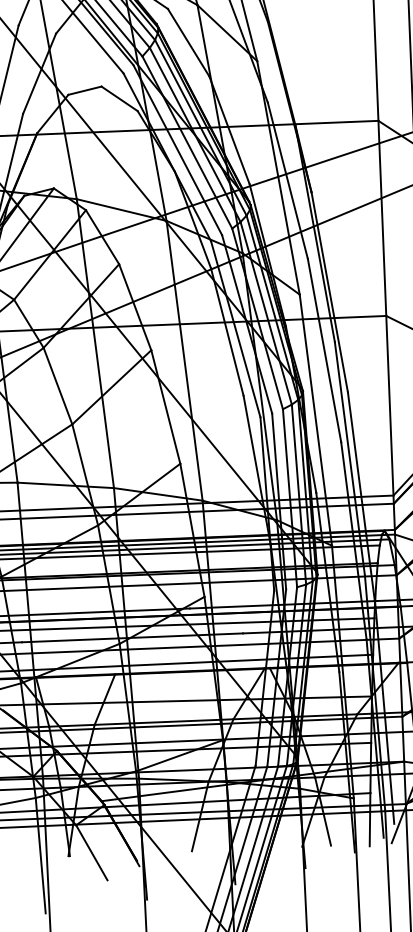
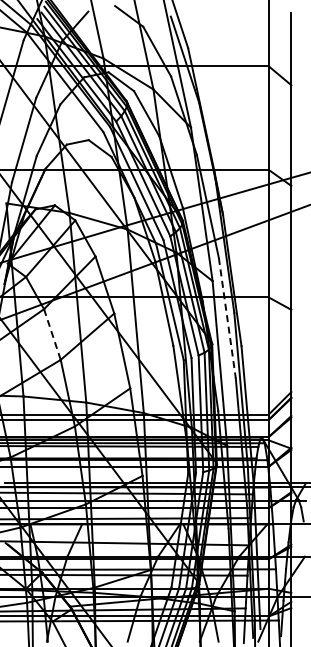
line: (324, 350) -> (227, 318), solid -> dashed
line: (58, 386) -> (52, 334), solid -> dashed

